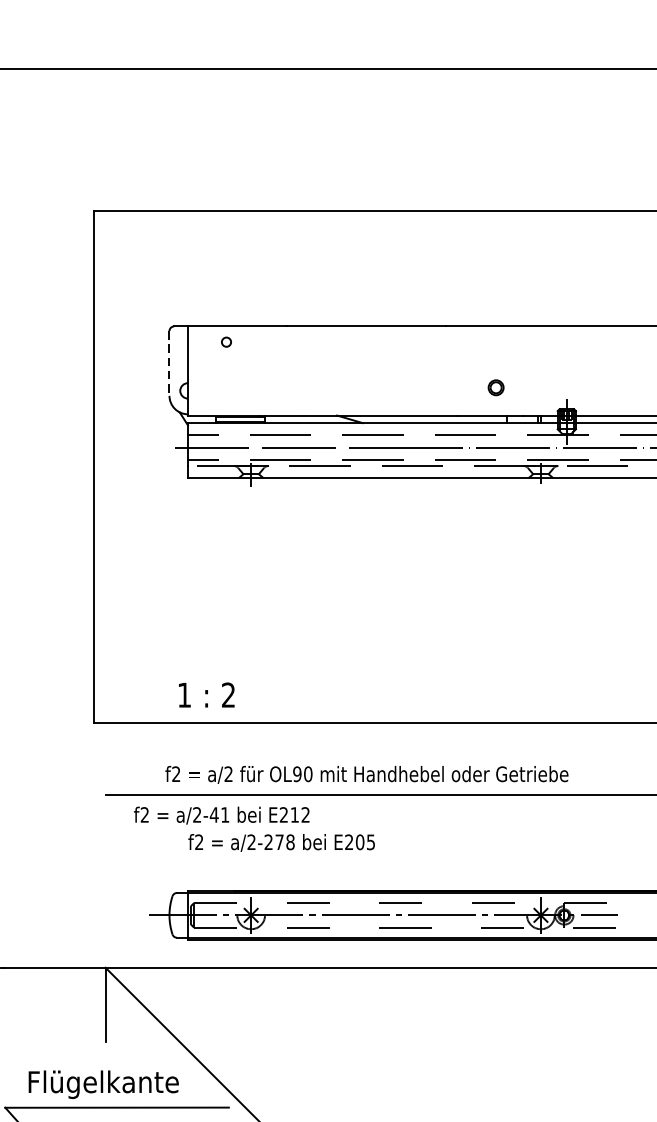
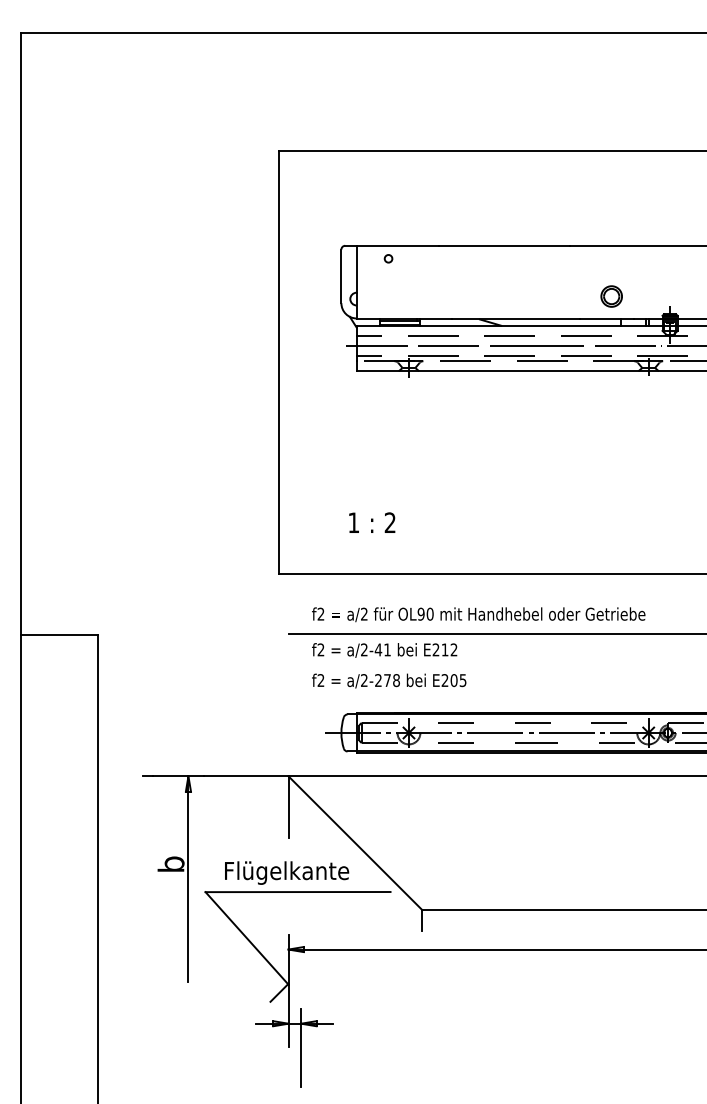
line: (169, 363) -> (341, 276), dashed -> solid
part: (495, 387) -> (611, 296), size x1.67
text: (207, 694) -> (372, 522), moved
text: (366, 774) -> (478, 614), moved
text: (282, 842) -> (389, 680), moved

